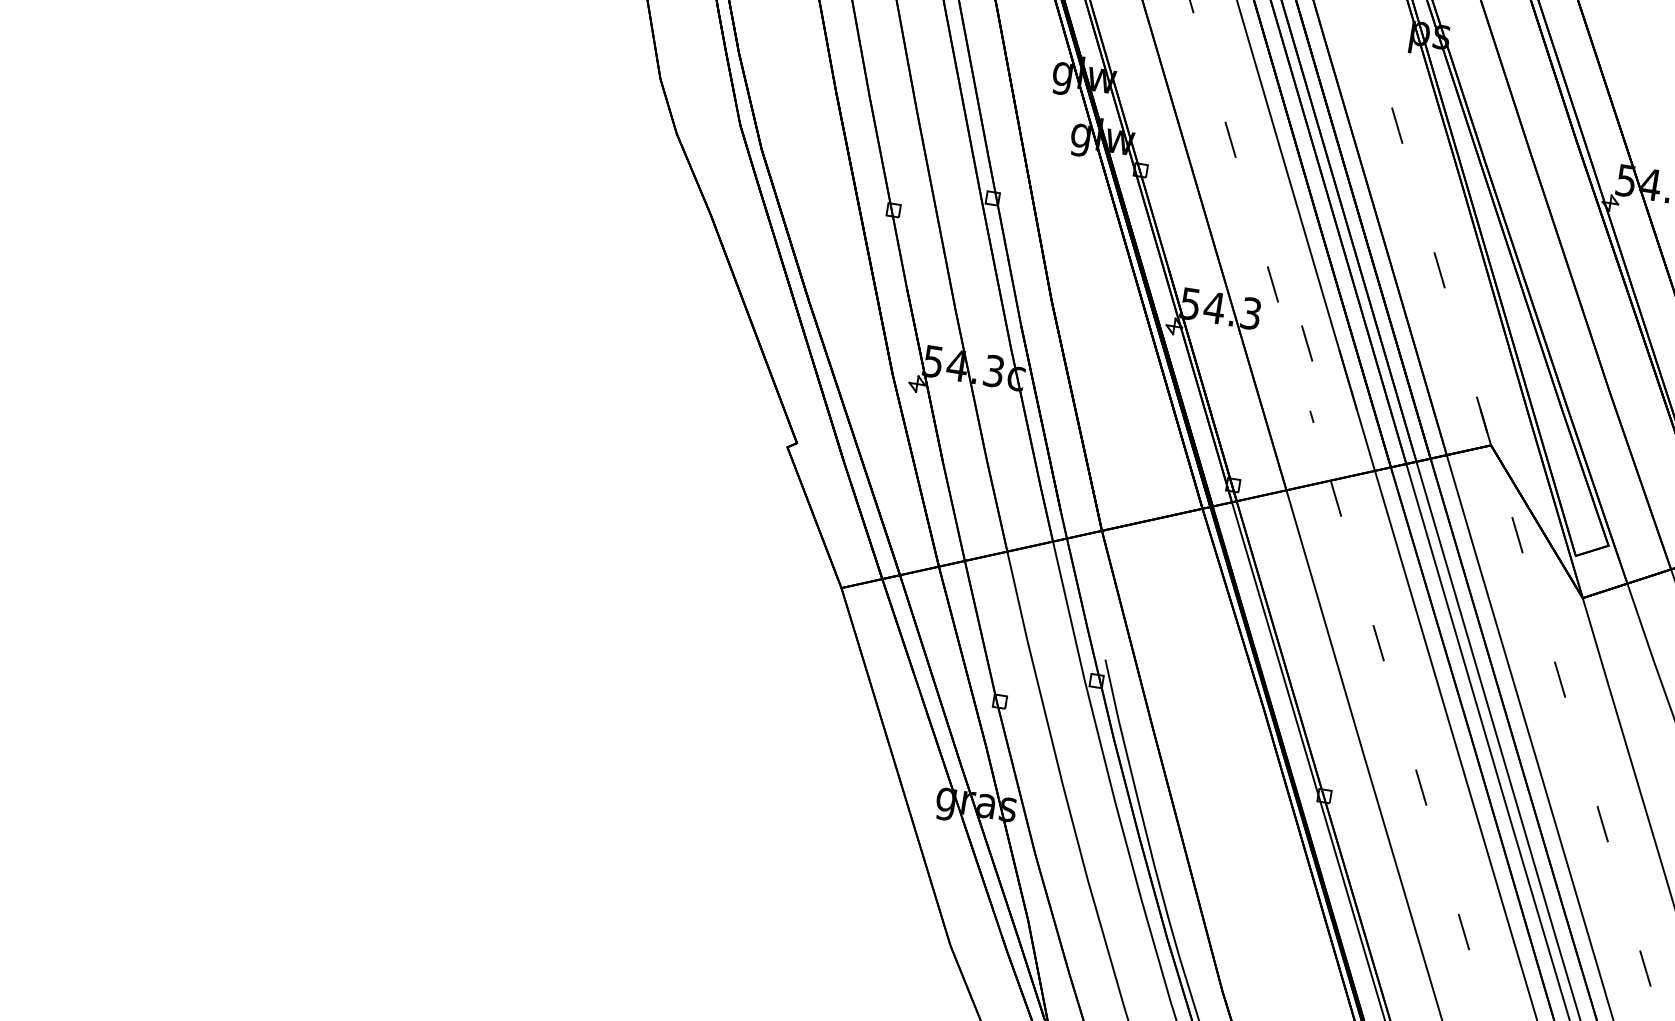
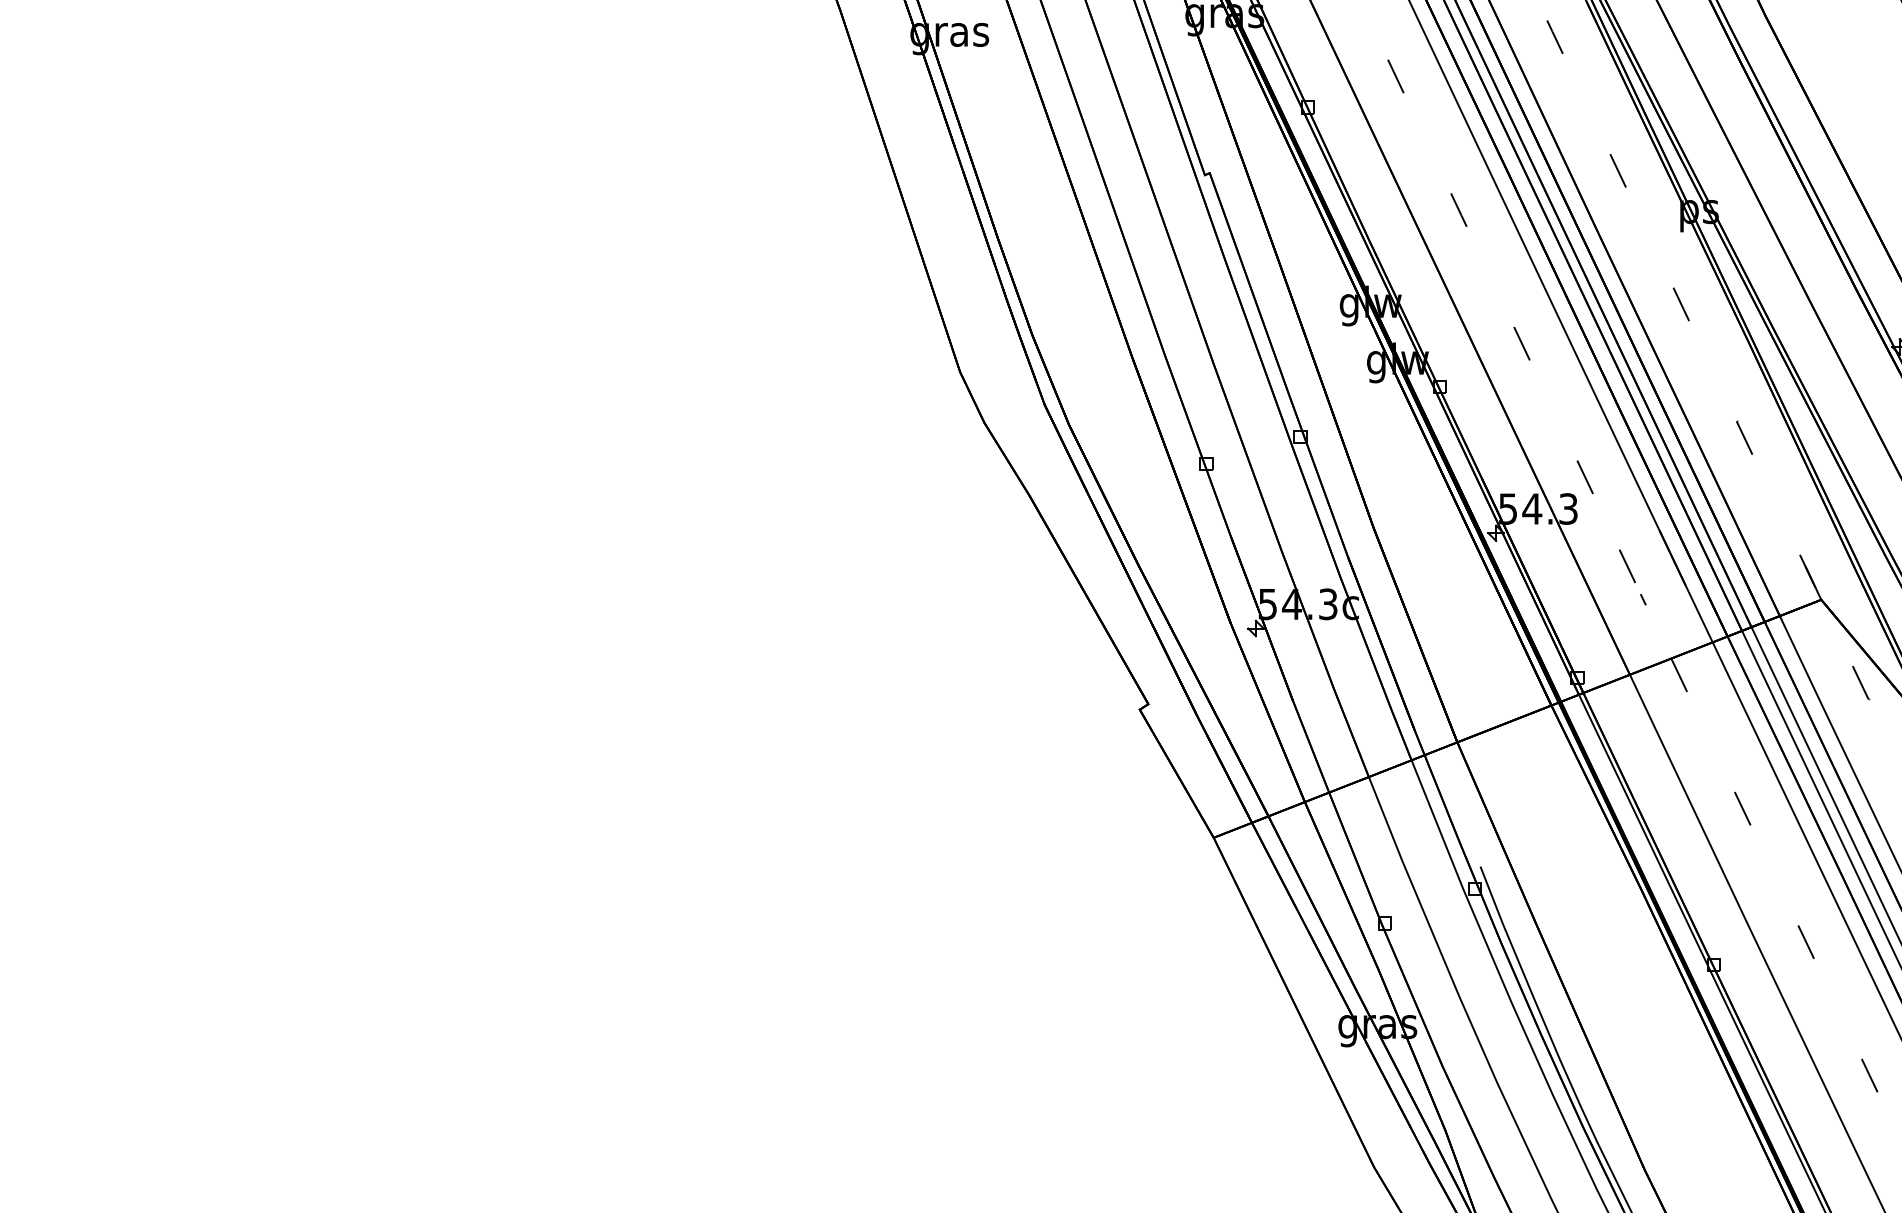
line: (1306, 343) -> (1626, 566), moved

